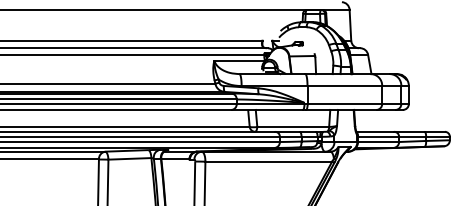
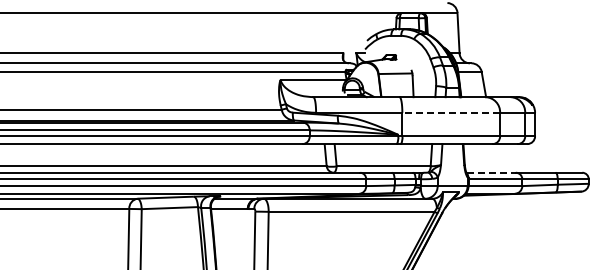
line: (345, 85) -> (451, 112), solid -> dashed
line: (375, 131) -> (491, 172), solid -> dashed

